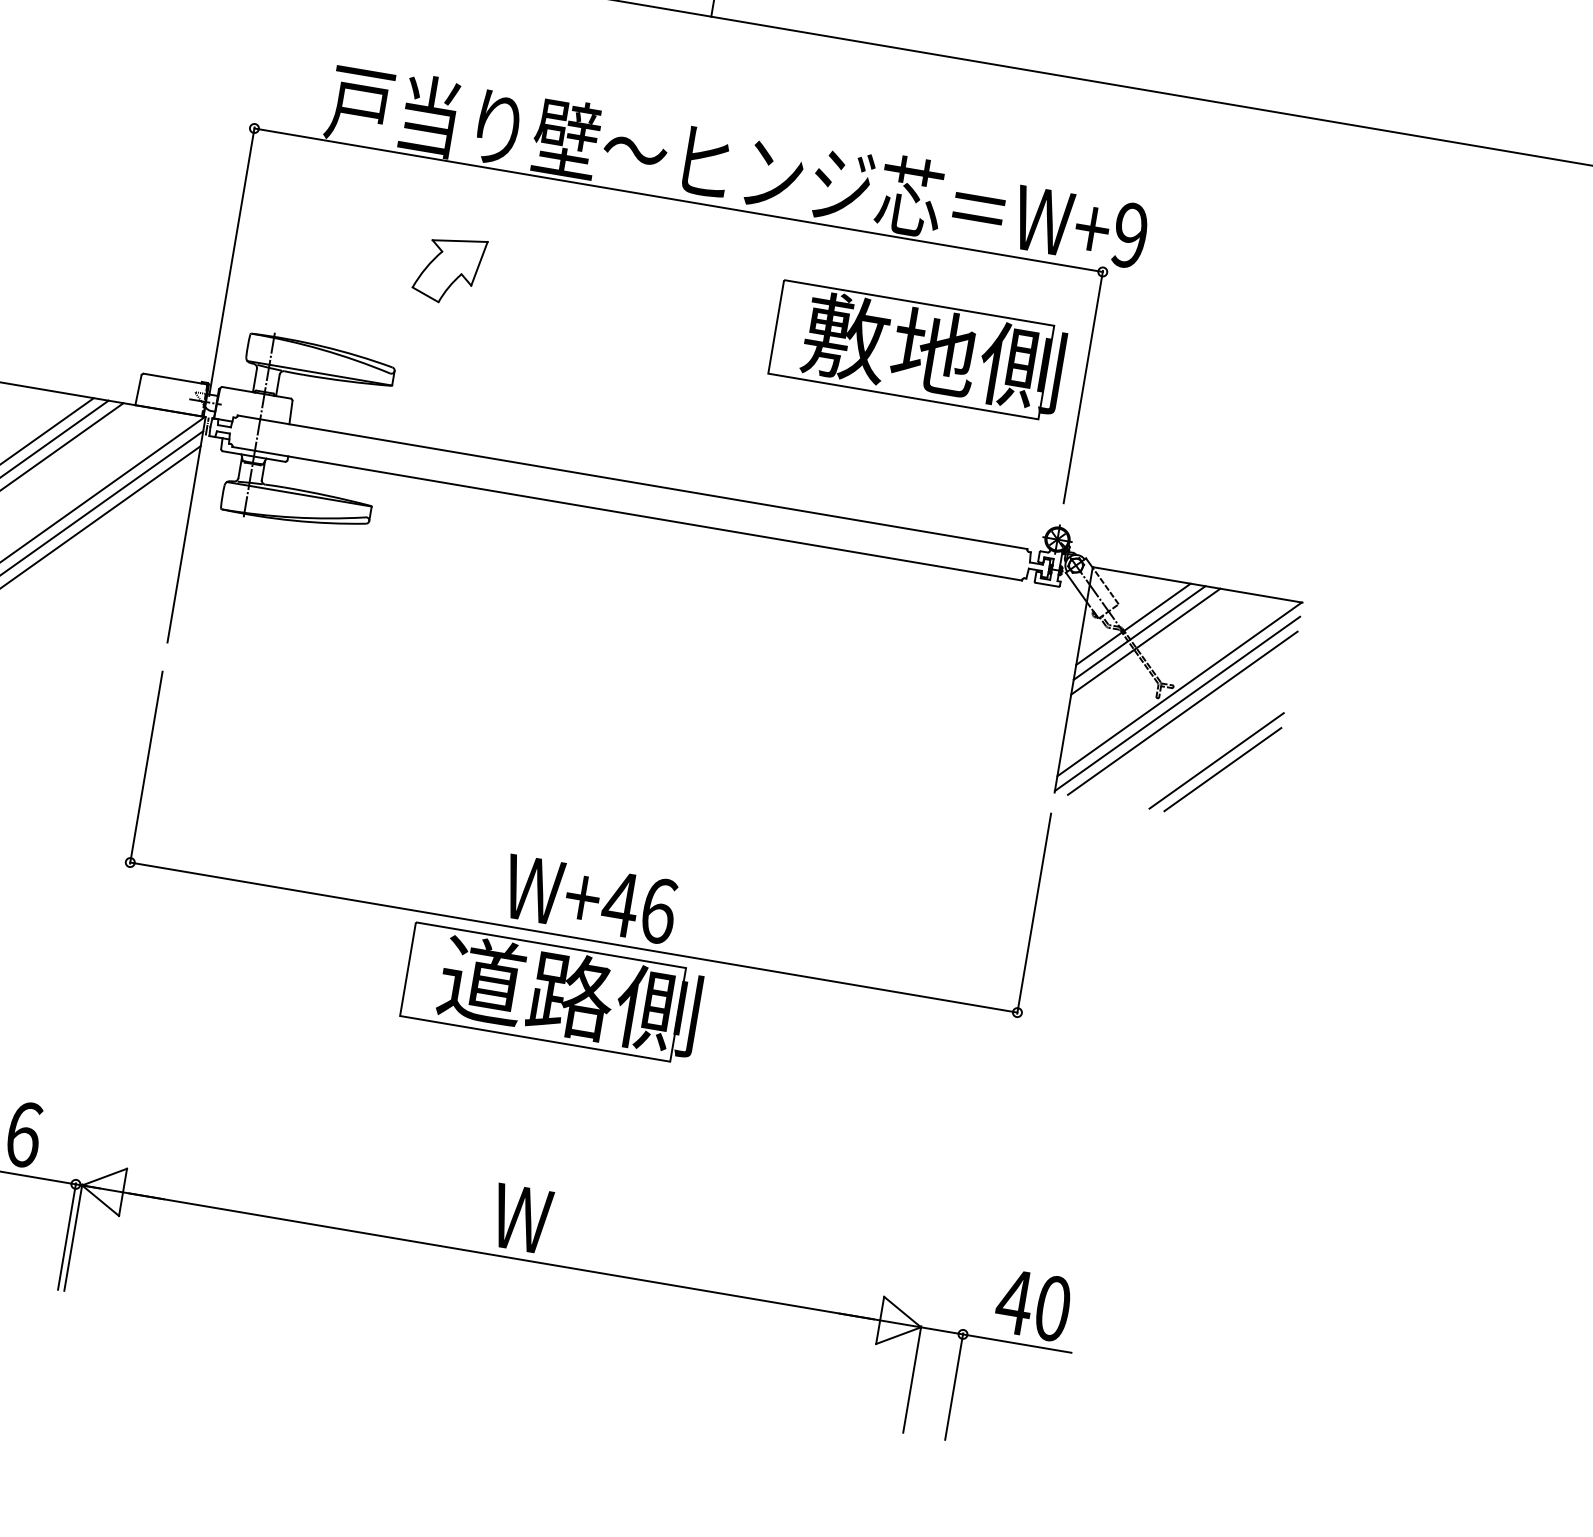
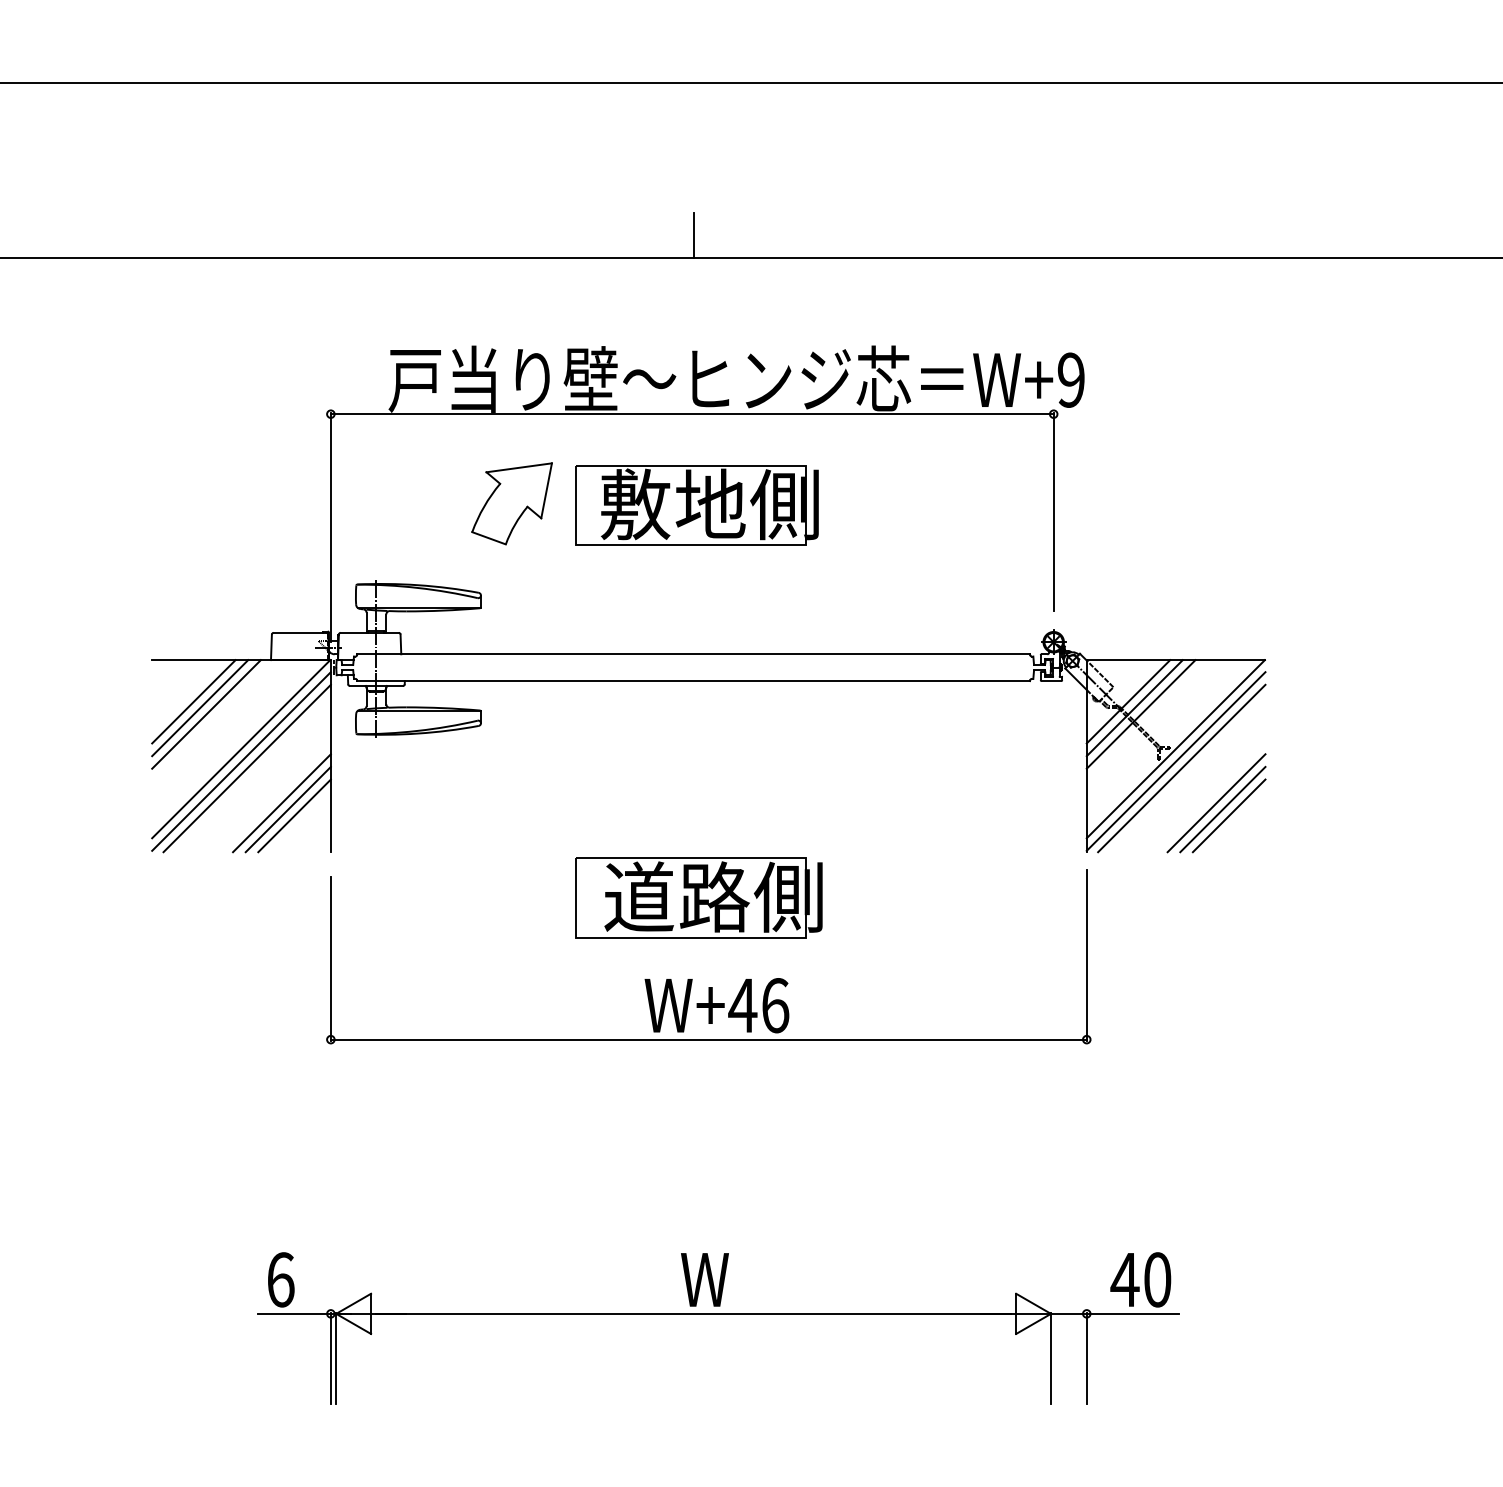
part: (448, 269) -> (511, 503), size x1.43
part: (917, 350) -> (696, 505), moved
line: (119, 575) -> (281, 803), added
line: (125, 583) -> (287, 809), added
line: (132, 592) -> (294, 815), added
line: (1228, 777) -> (1228, 815), added
part: (552, 992) -> (698, 897), moved

